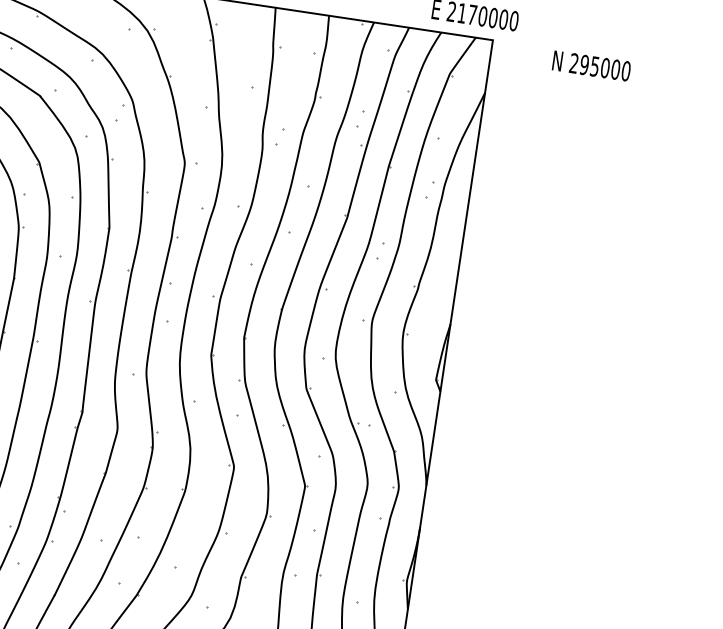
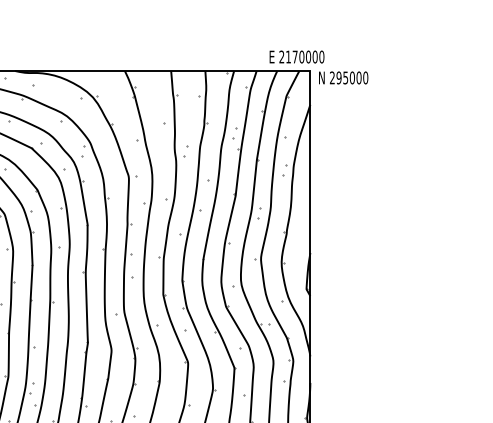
text: (591, 65) -> (343, 77), moved

